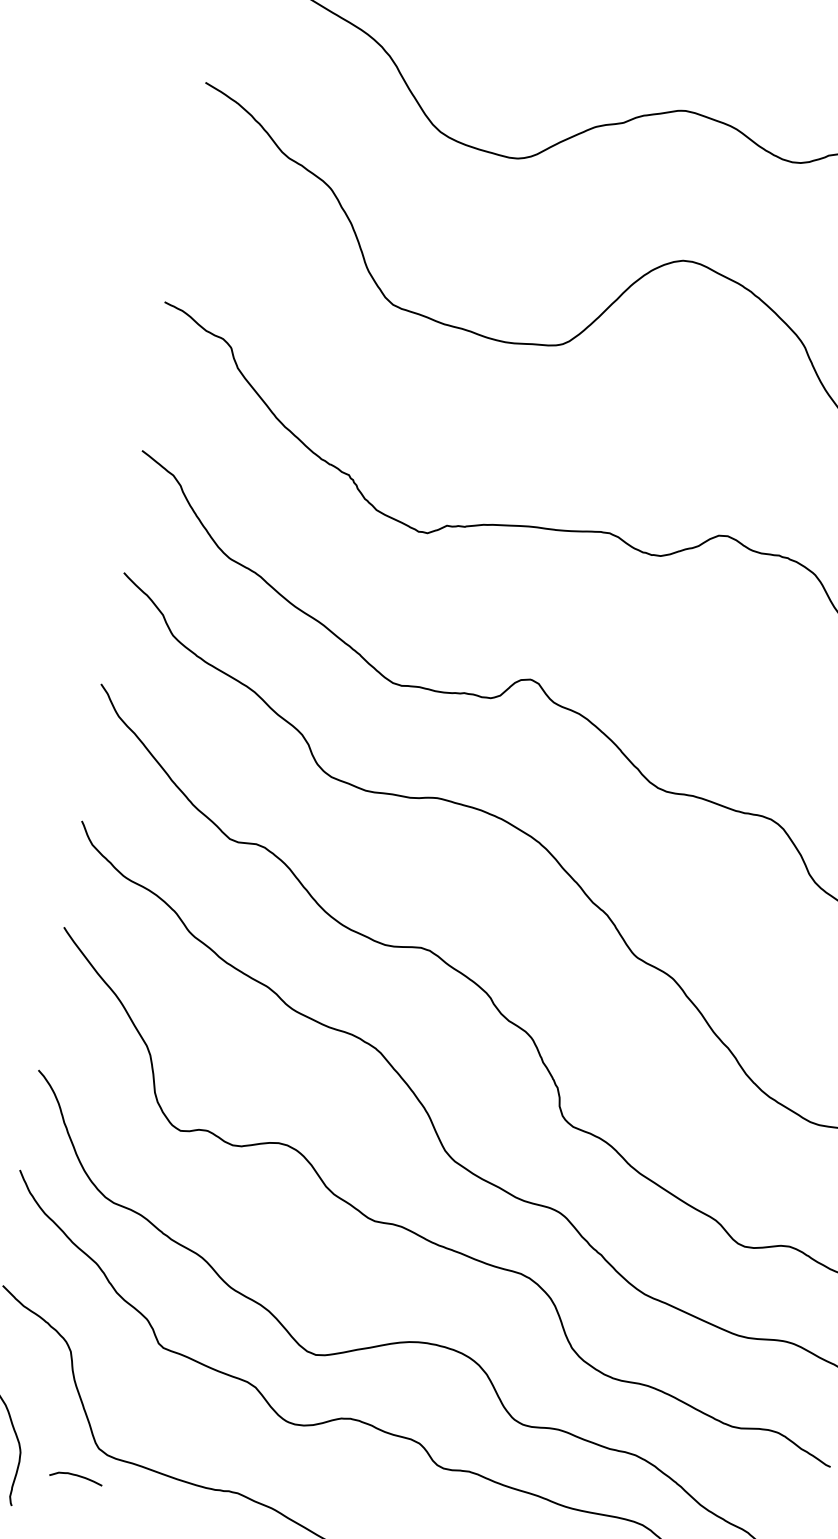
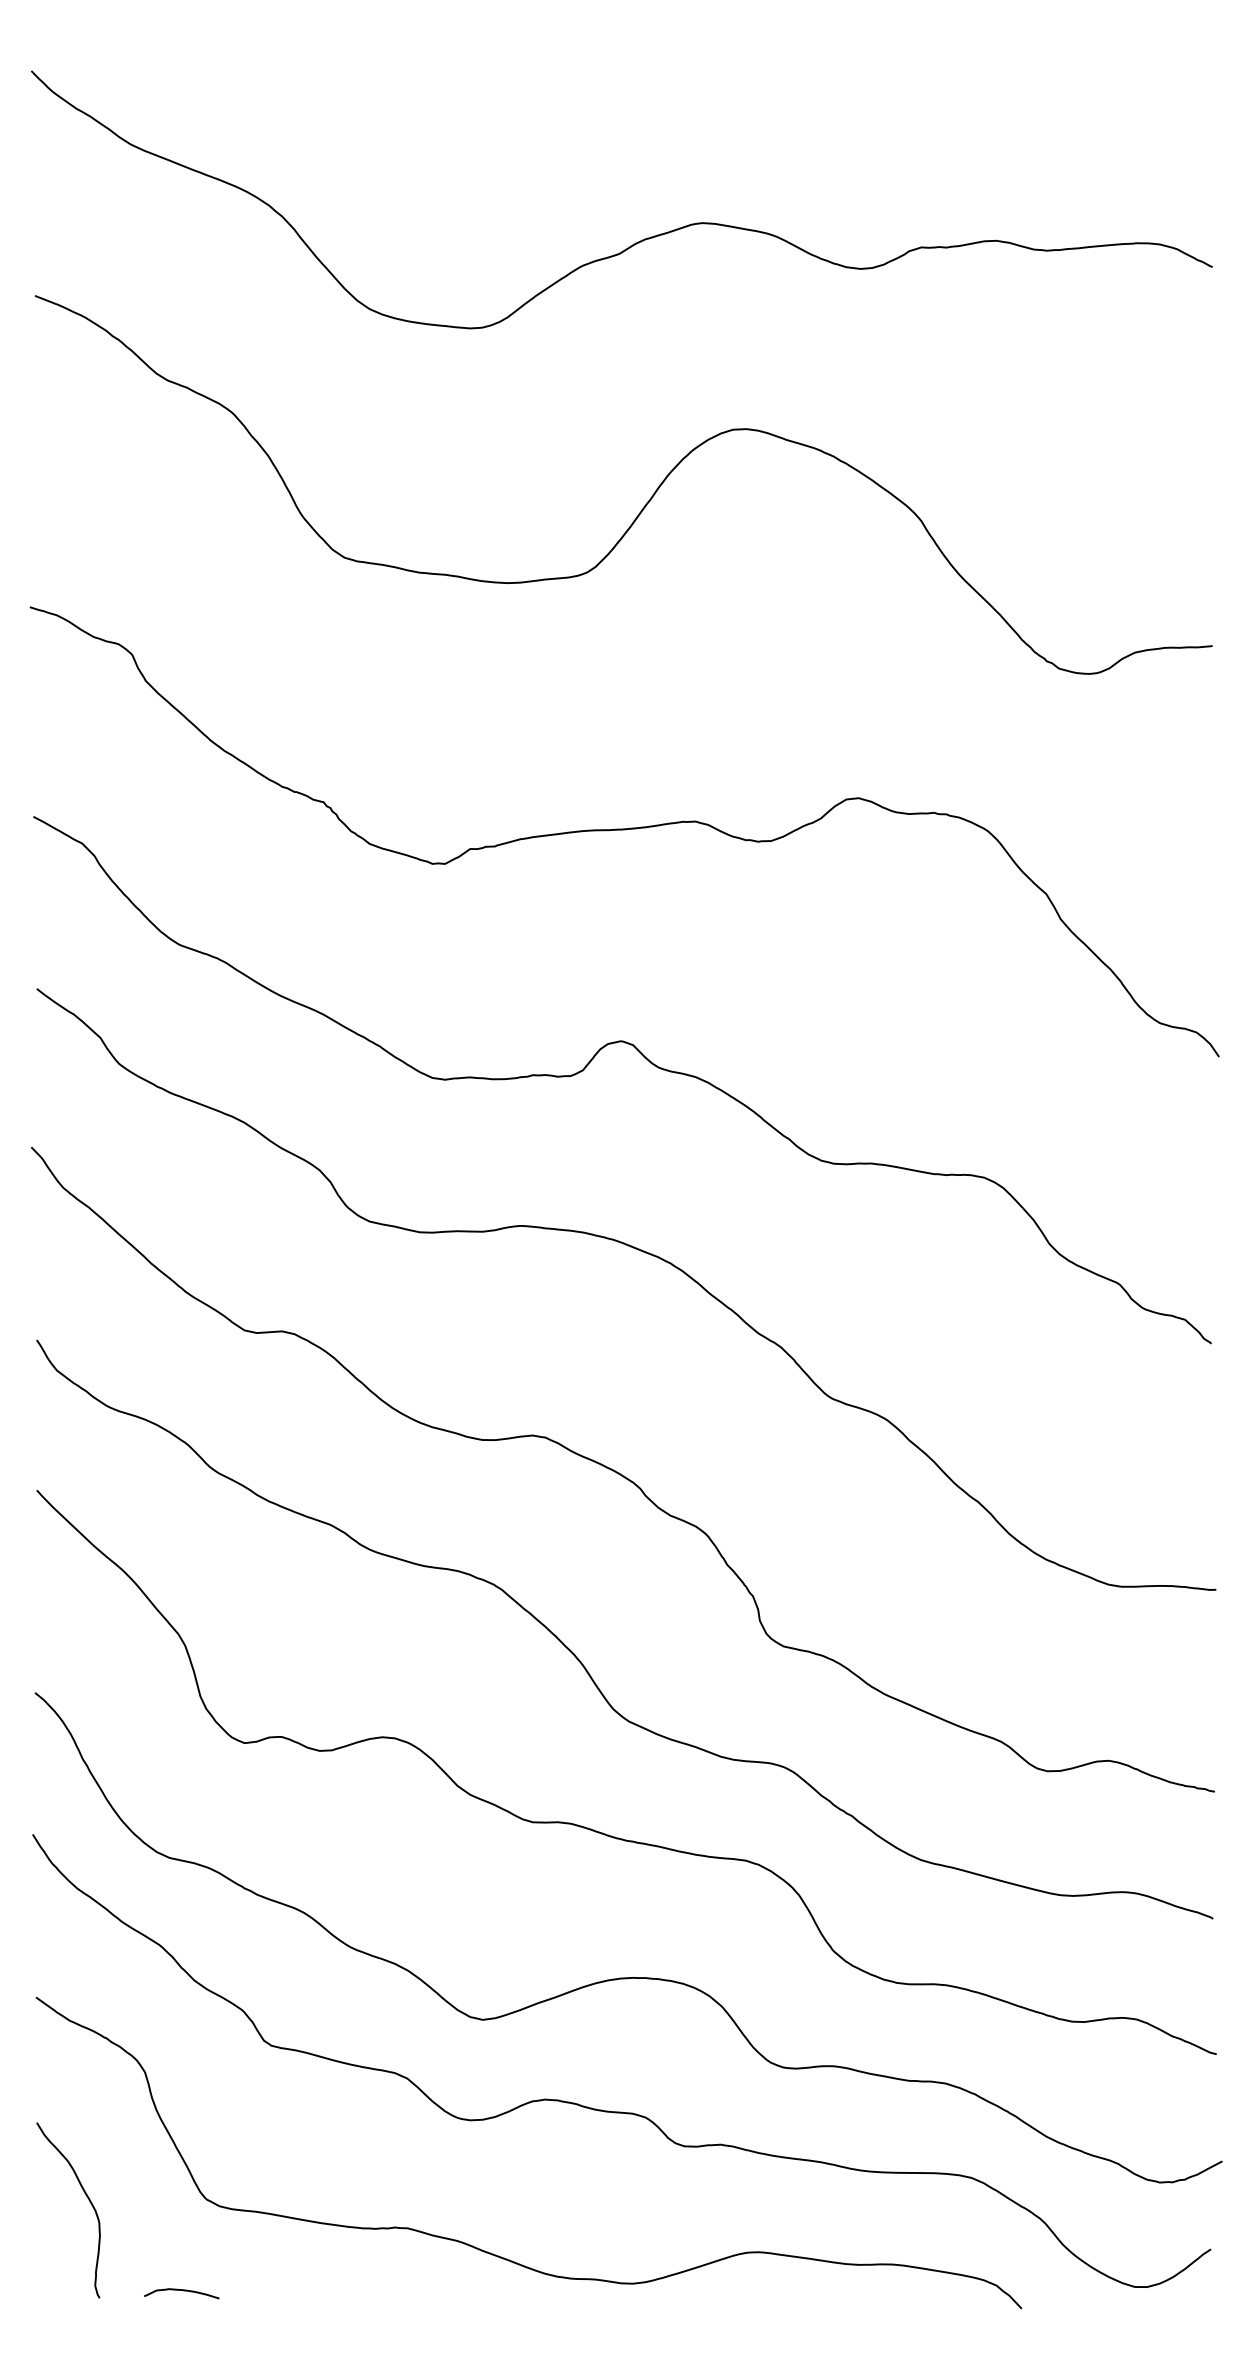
curve: (77, 1476) -> (183, 2291), moved

